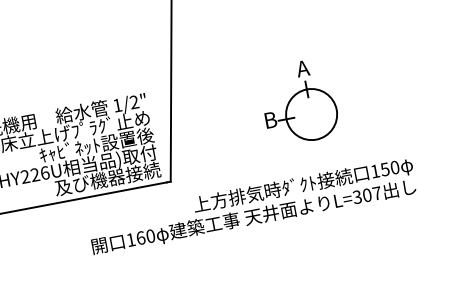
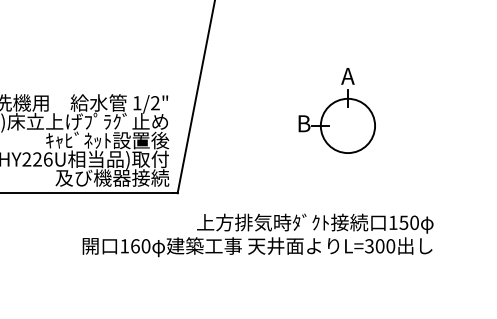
part: (298, 102) -> (336, 110), moved
text: (376, 193) -> (390, 246), L=307 -> L=300

